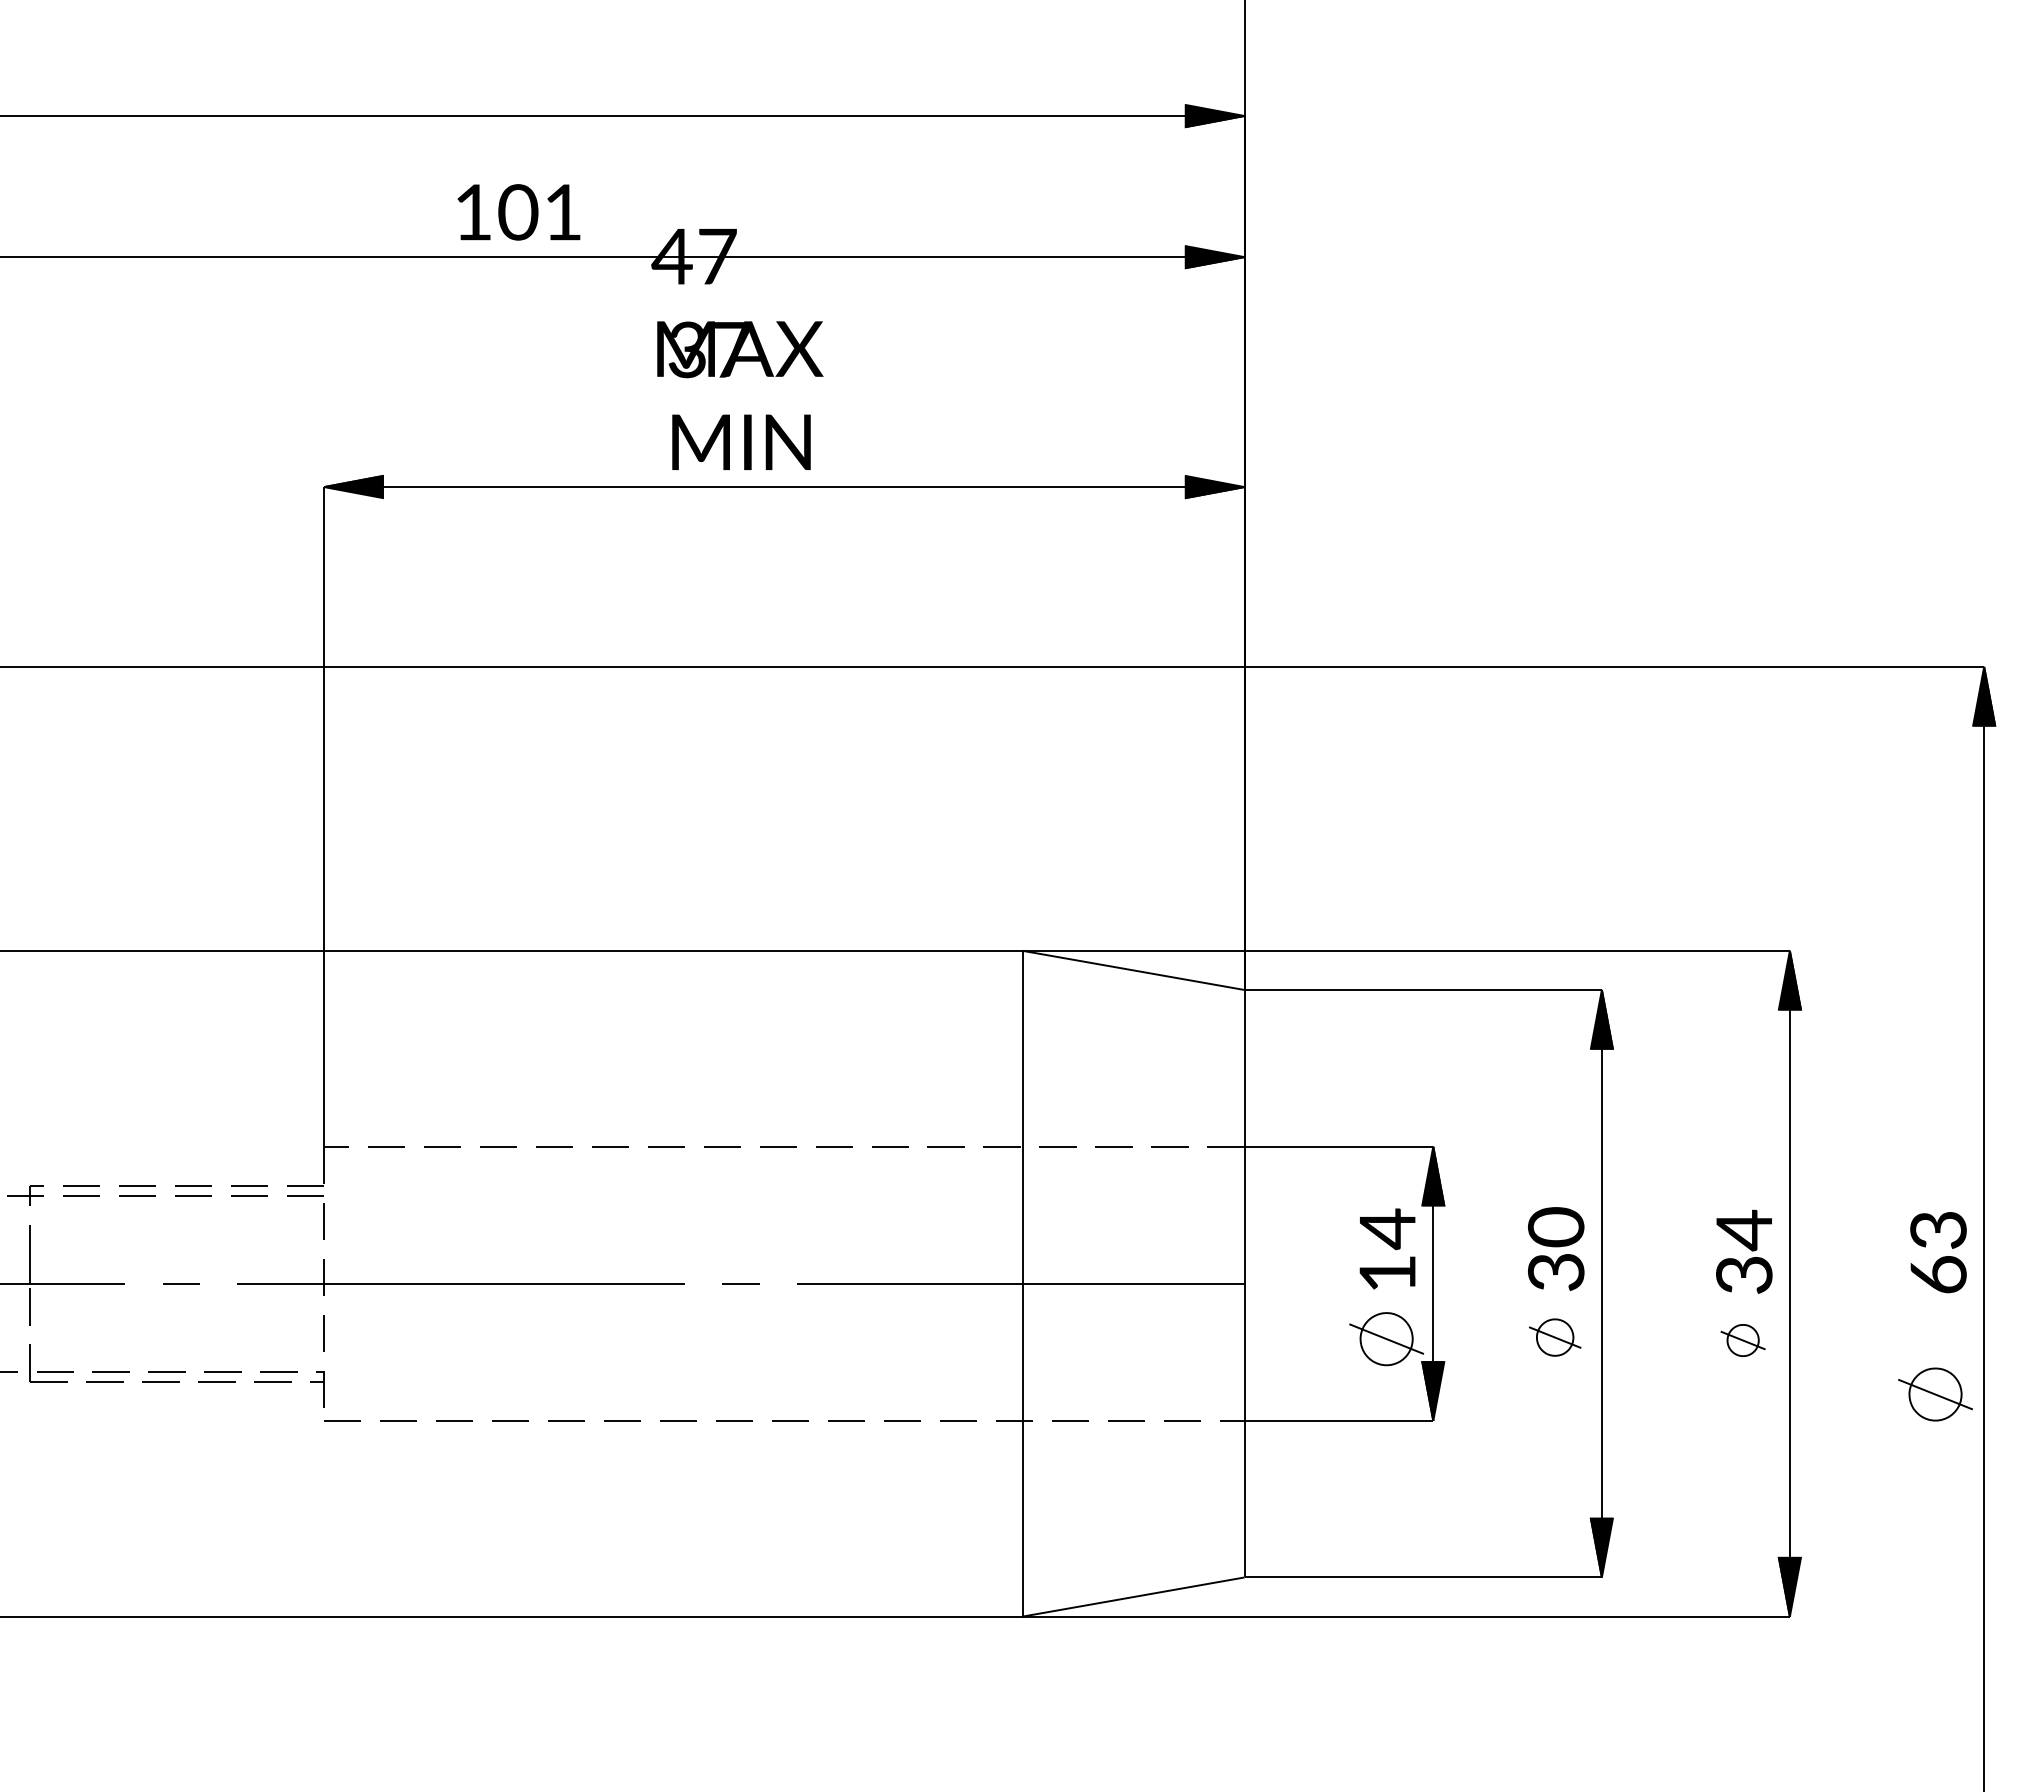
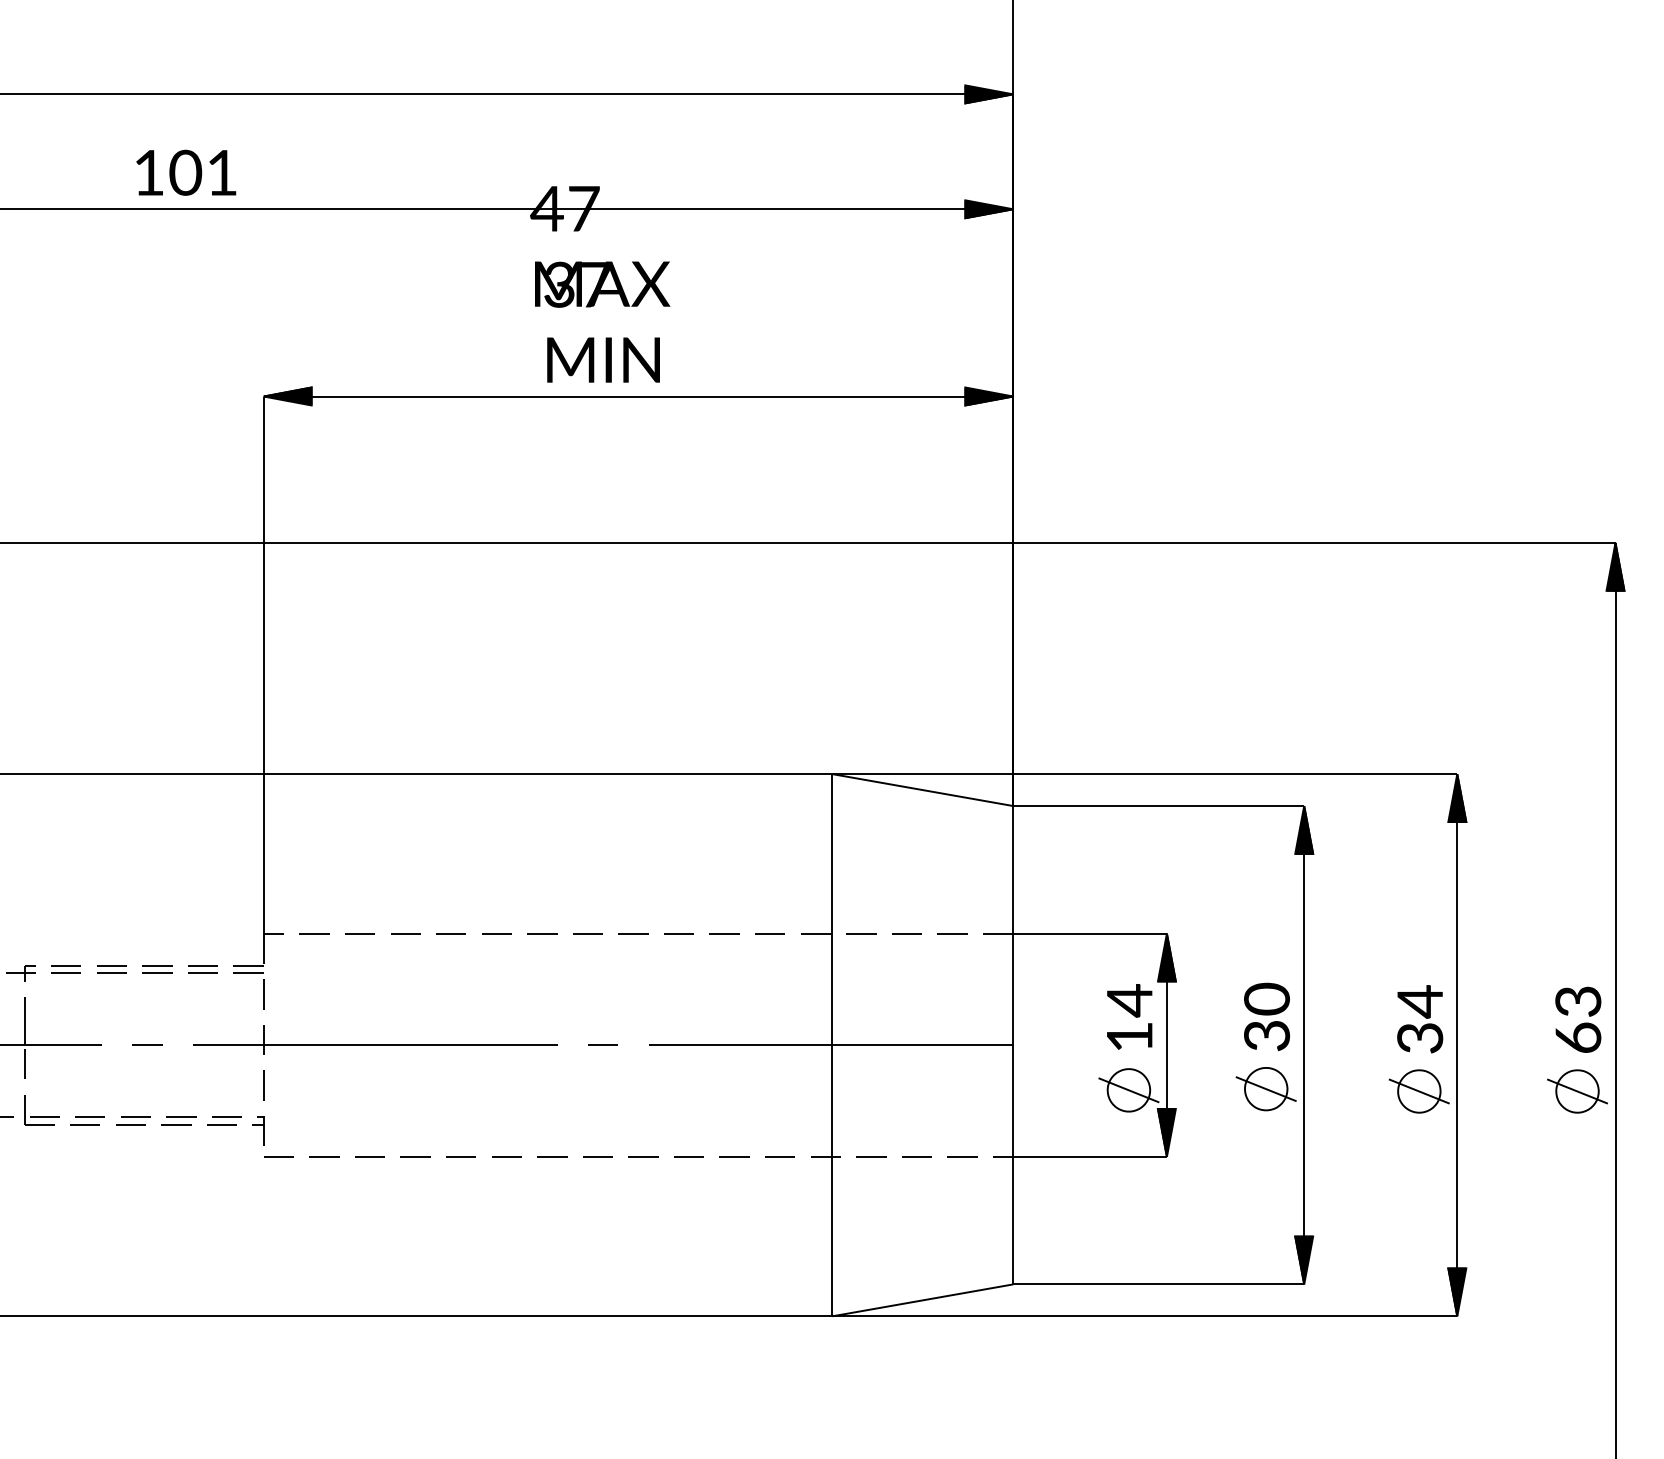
text: (518, 212) -> (185, 172), moved
part: (1554, 1337) -> (1265, 1089), size x1.43
part: (1742, 1340) -> (1418, 1091), size x1.67
part: (1935, 1394) -> (1577, 1091), moved

